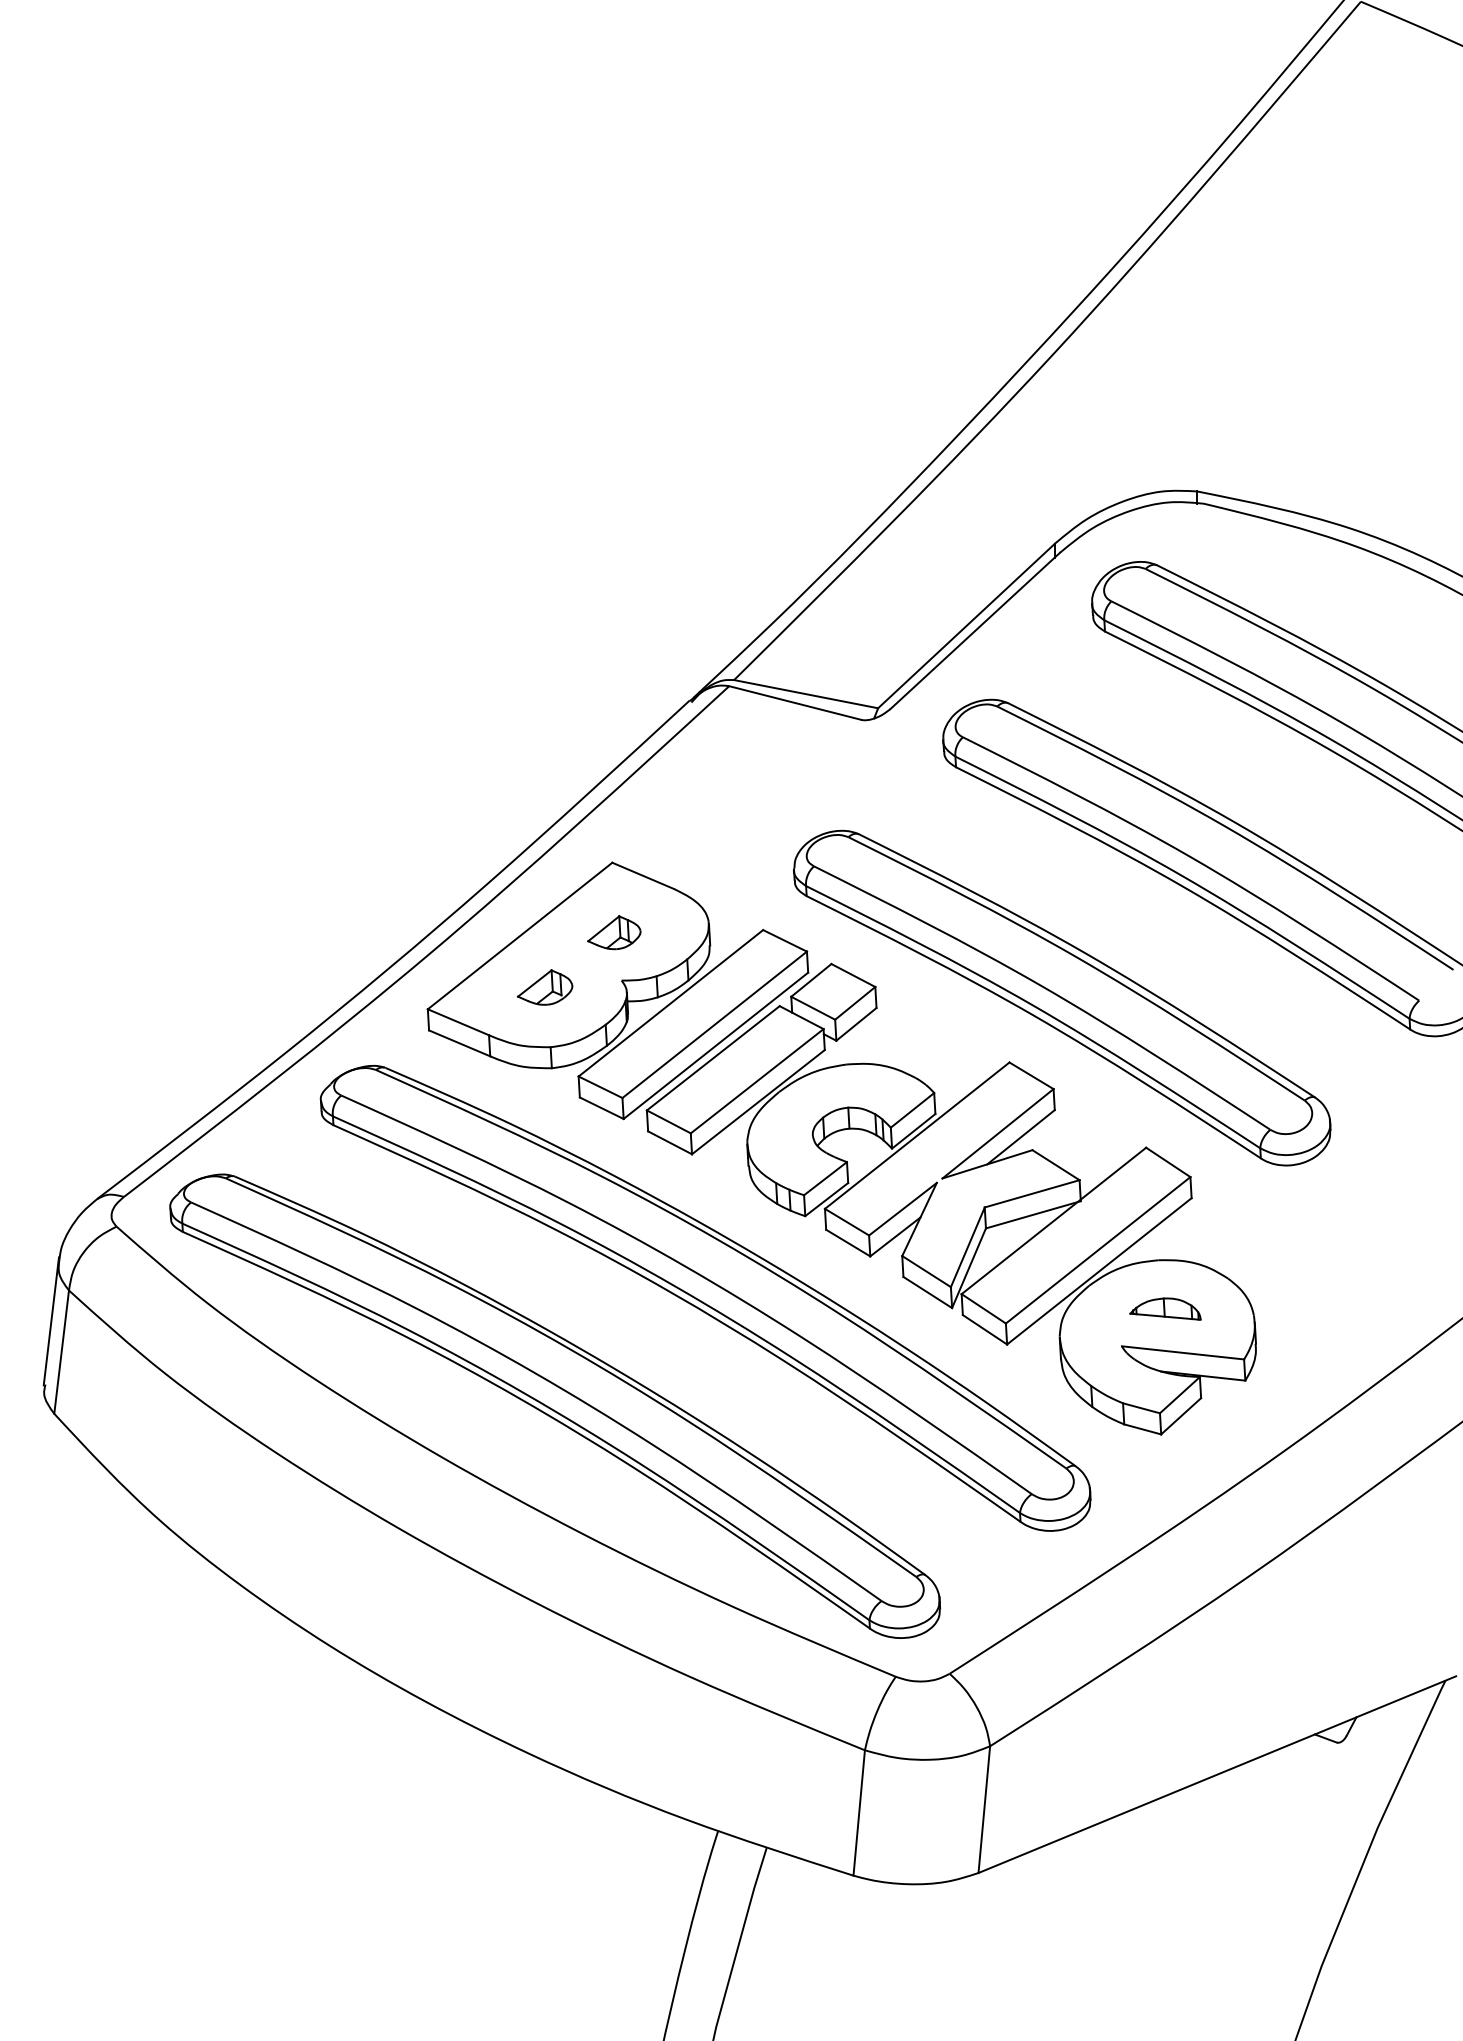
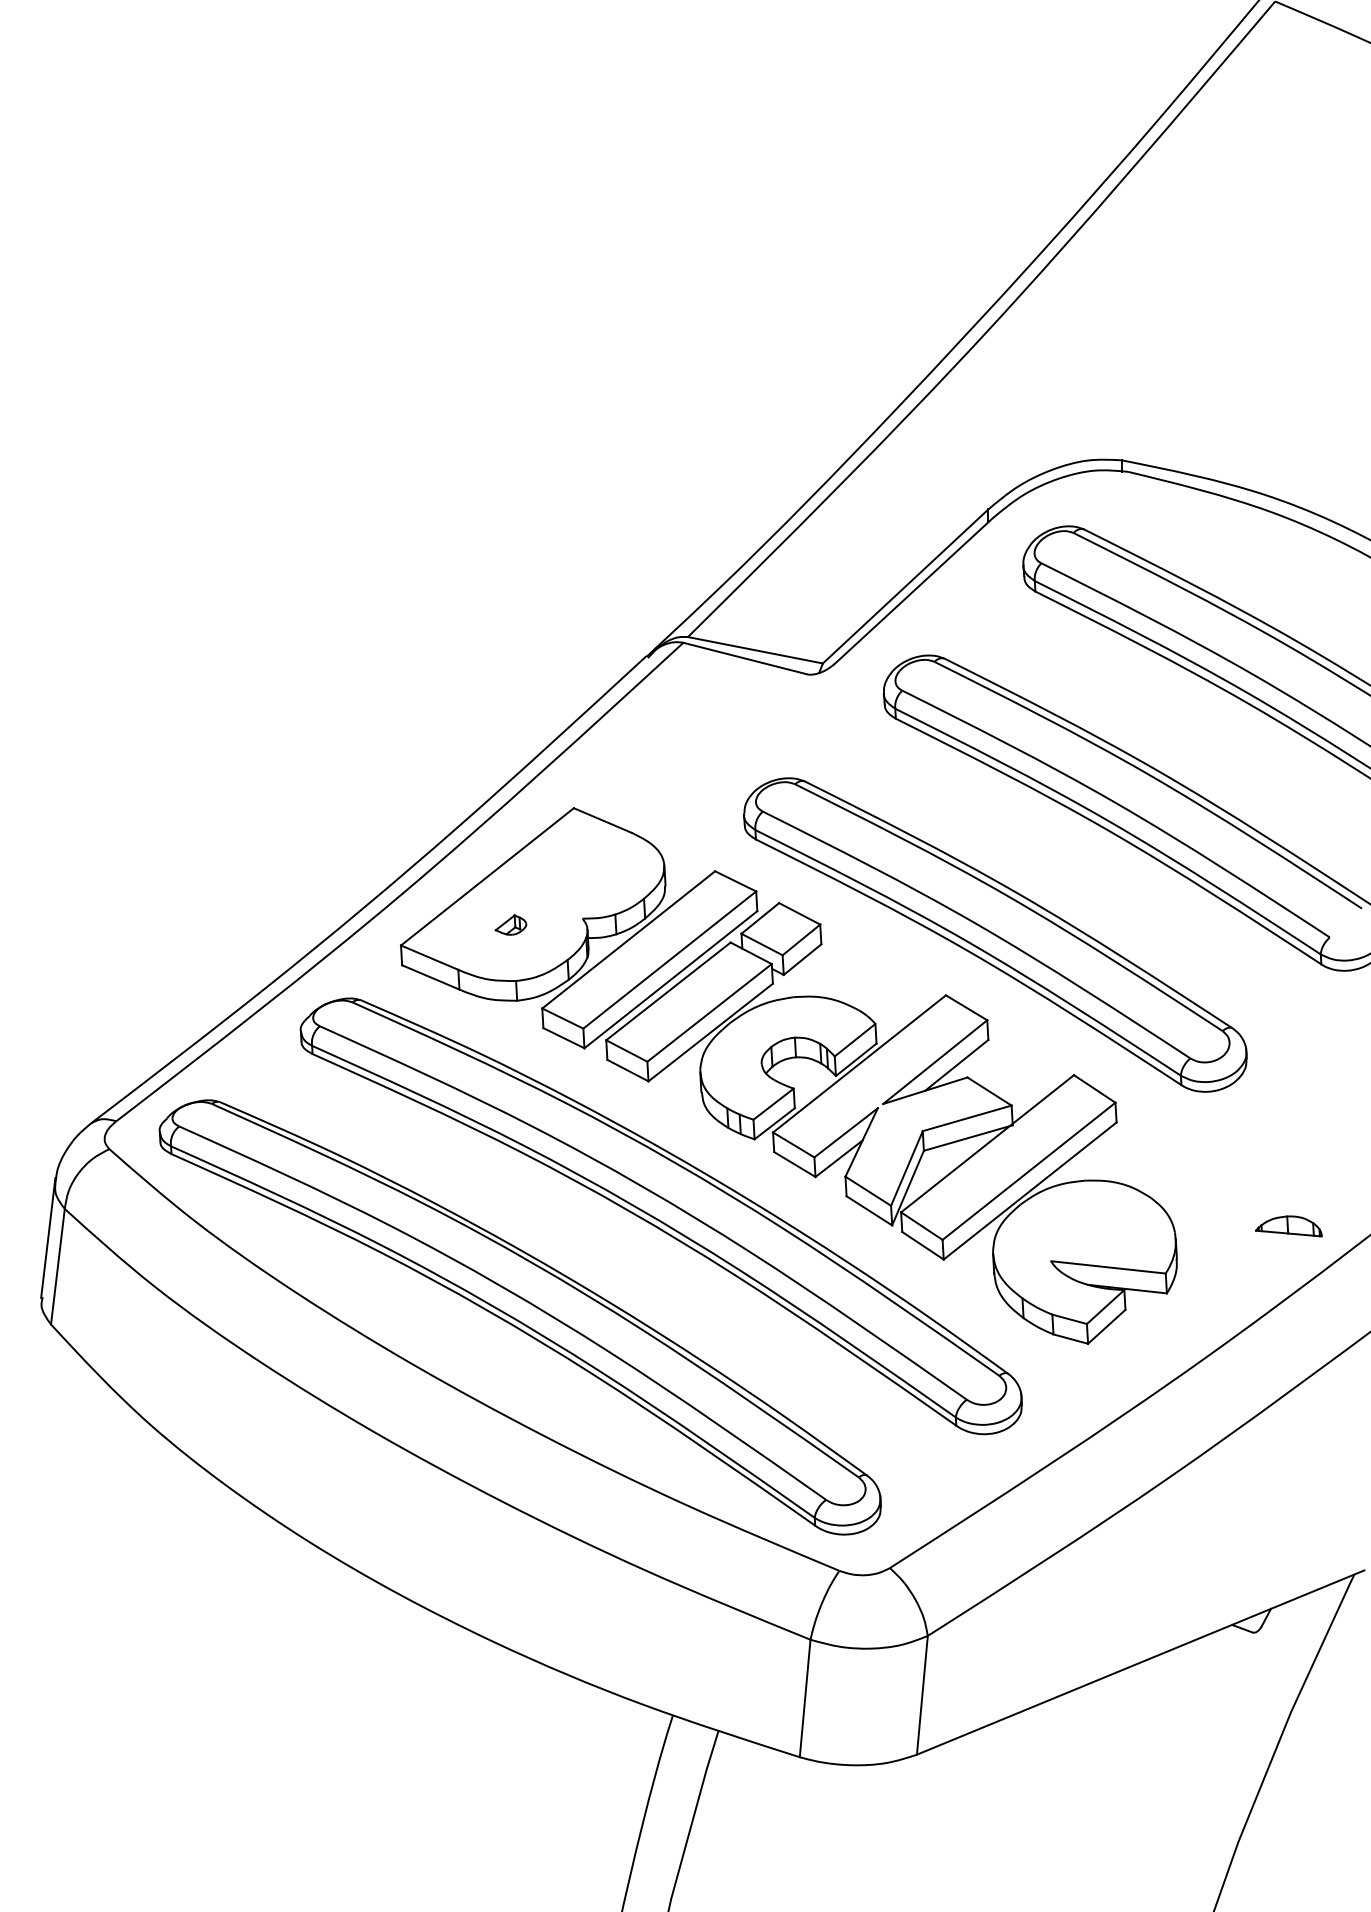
part: (614, 932) -> (575, 873), removed
part: (545, 987) -> (511, 925), size x0.6
part: (1165, 1308) -> (1288, 1225), moved

